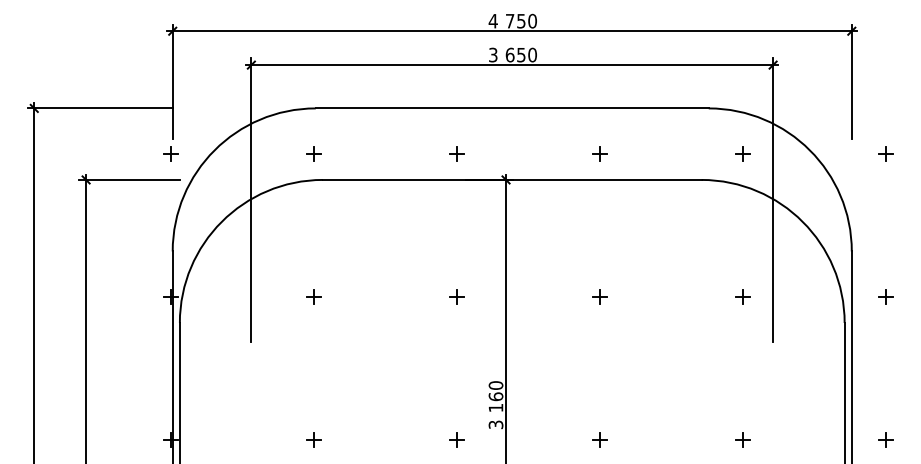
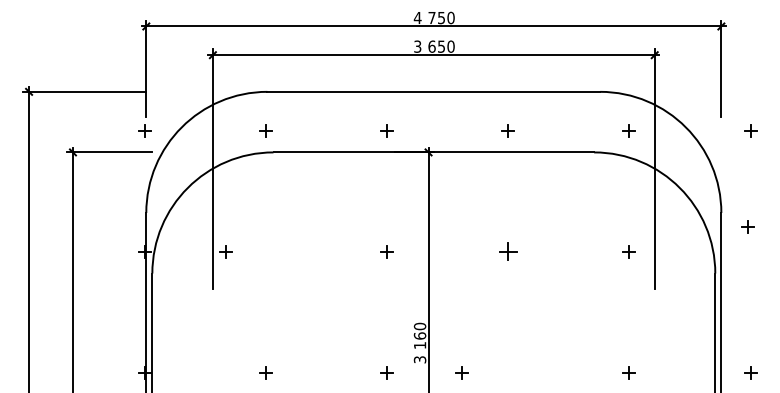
part: (313, 296) -> (225, 251), moved
part: (599, 296) -> (507, 251), size x1.4
part: (886, 296) -> (747, 226), moved
part: (599, 439) -> (461, 372), moved

